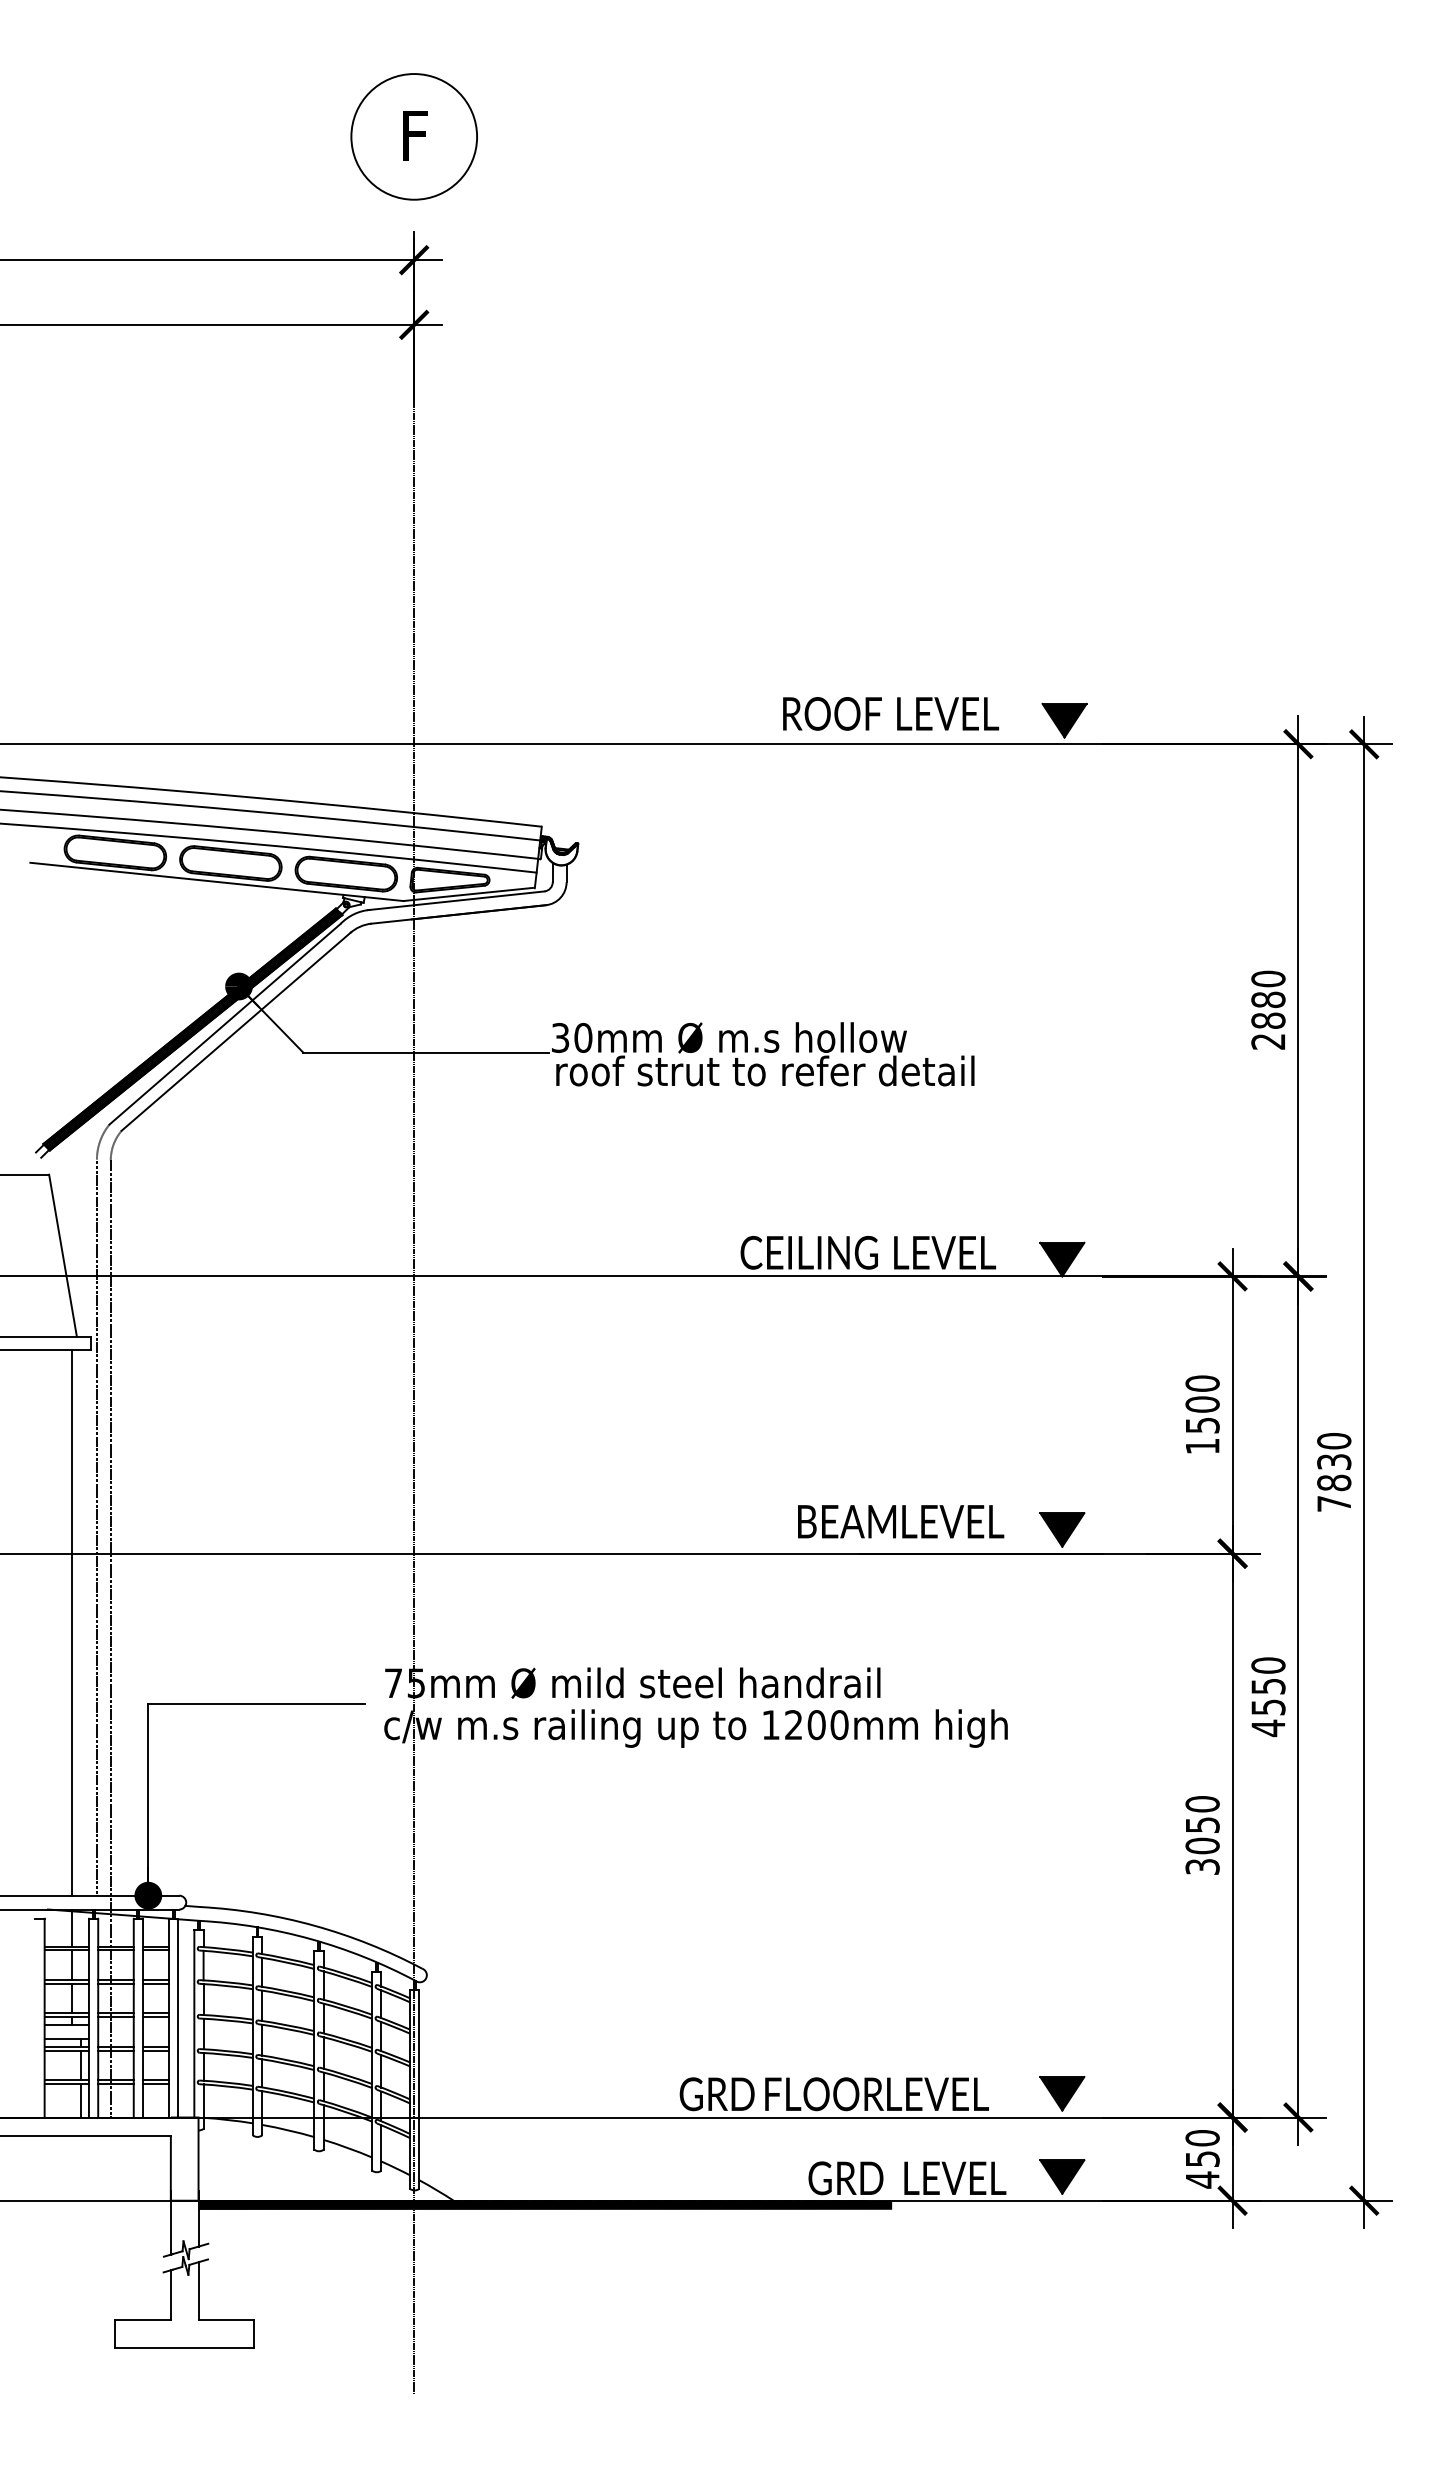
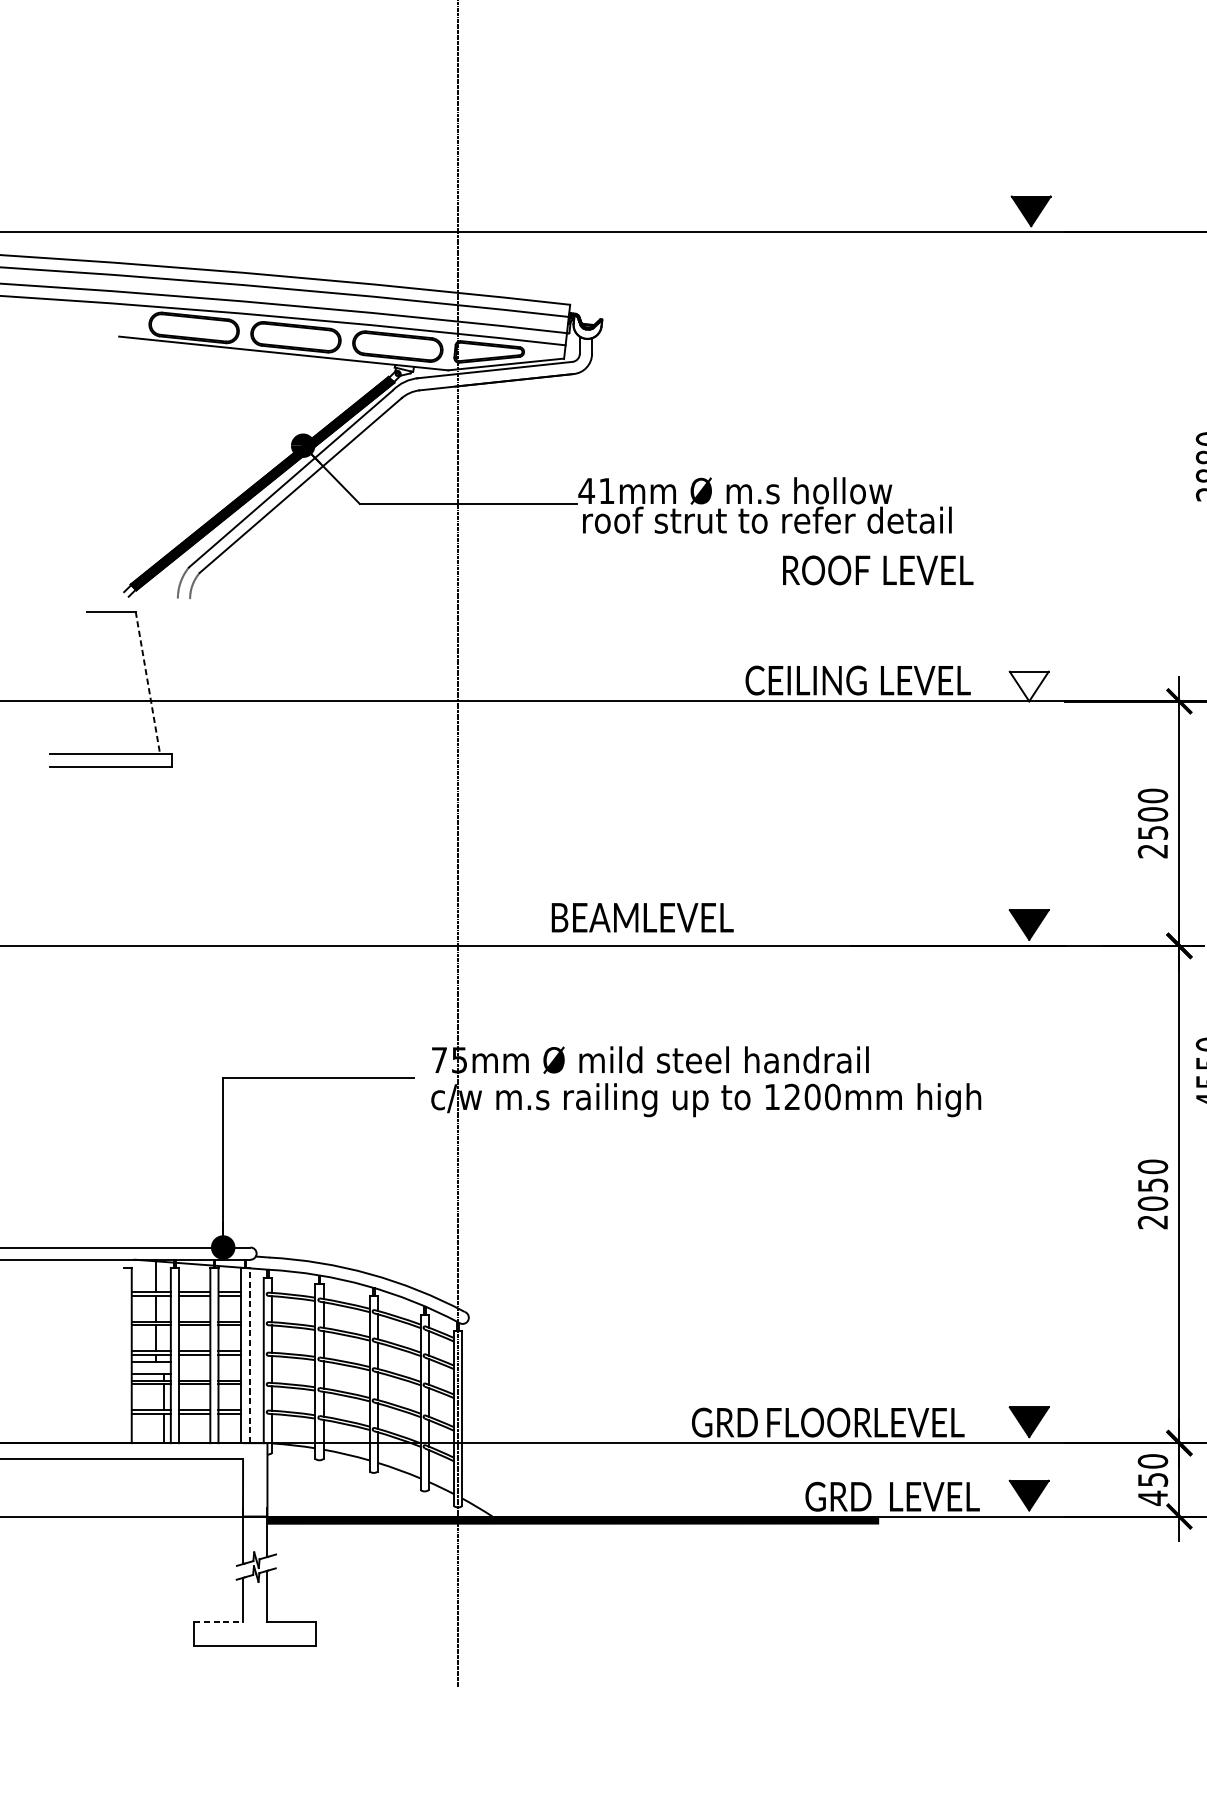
text: (891, 713) -> (878, 570), moved
text: (571, 1037) -> (596, 490), 30mm -> 41mm
line: (63, 1256) -> (148, 683), solid -> dashed
fill: (1062, 1259) -> (1029, 686), removed
text: (1202, 1446) -> (1152, 851), 1500 -> 2500
text: (901, 1521) -> (643, 917), moved
line: (96, 1527) -> (177, 922), removed
line: (72, 1622) -> (156, 1006), removed
line: (110, 1638) -> (189, 1020), removed
text: (1202, 1866) -> (1152, 1221), 3050 -> 2050
line: (178, 2017) -> (249, 1354), solid -> dashed
line: (143, 2320) -> (218, 1622), solid -> dashed

